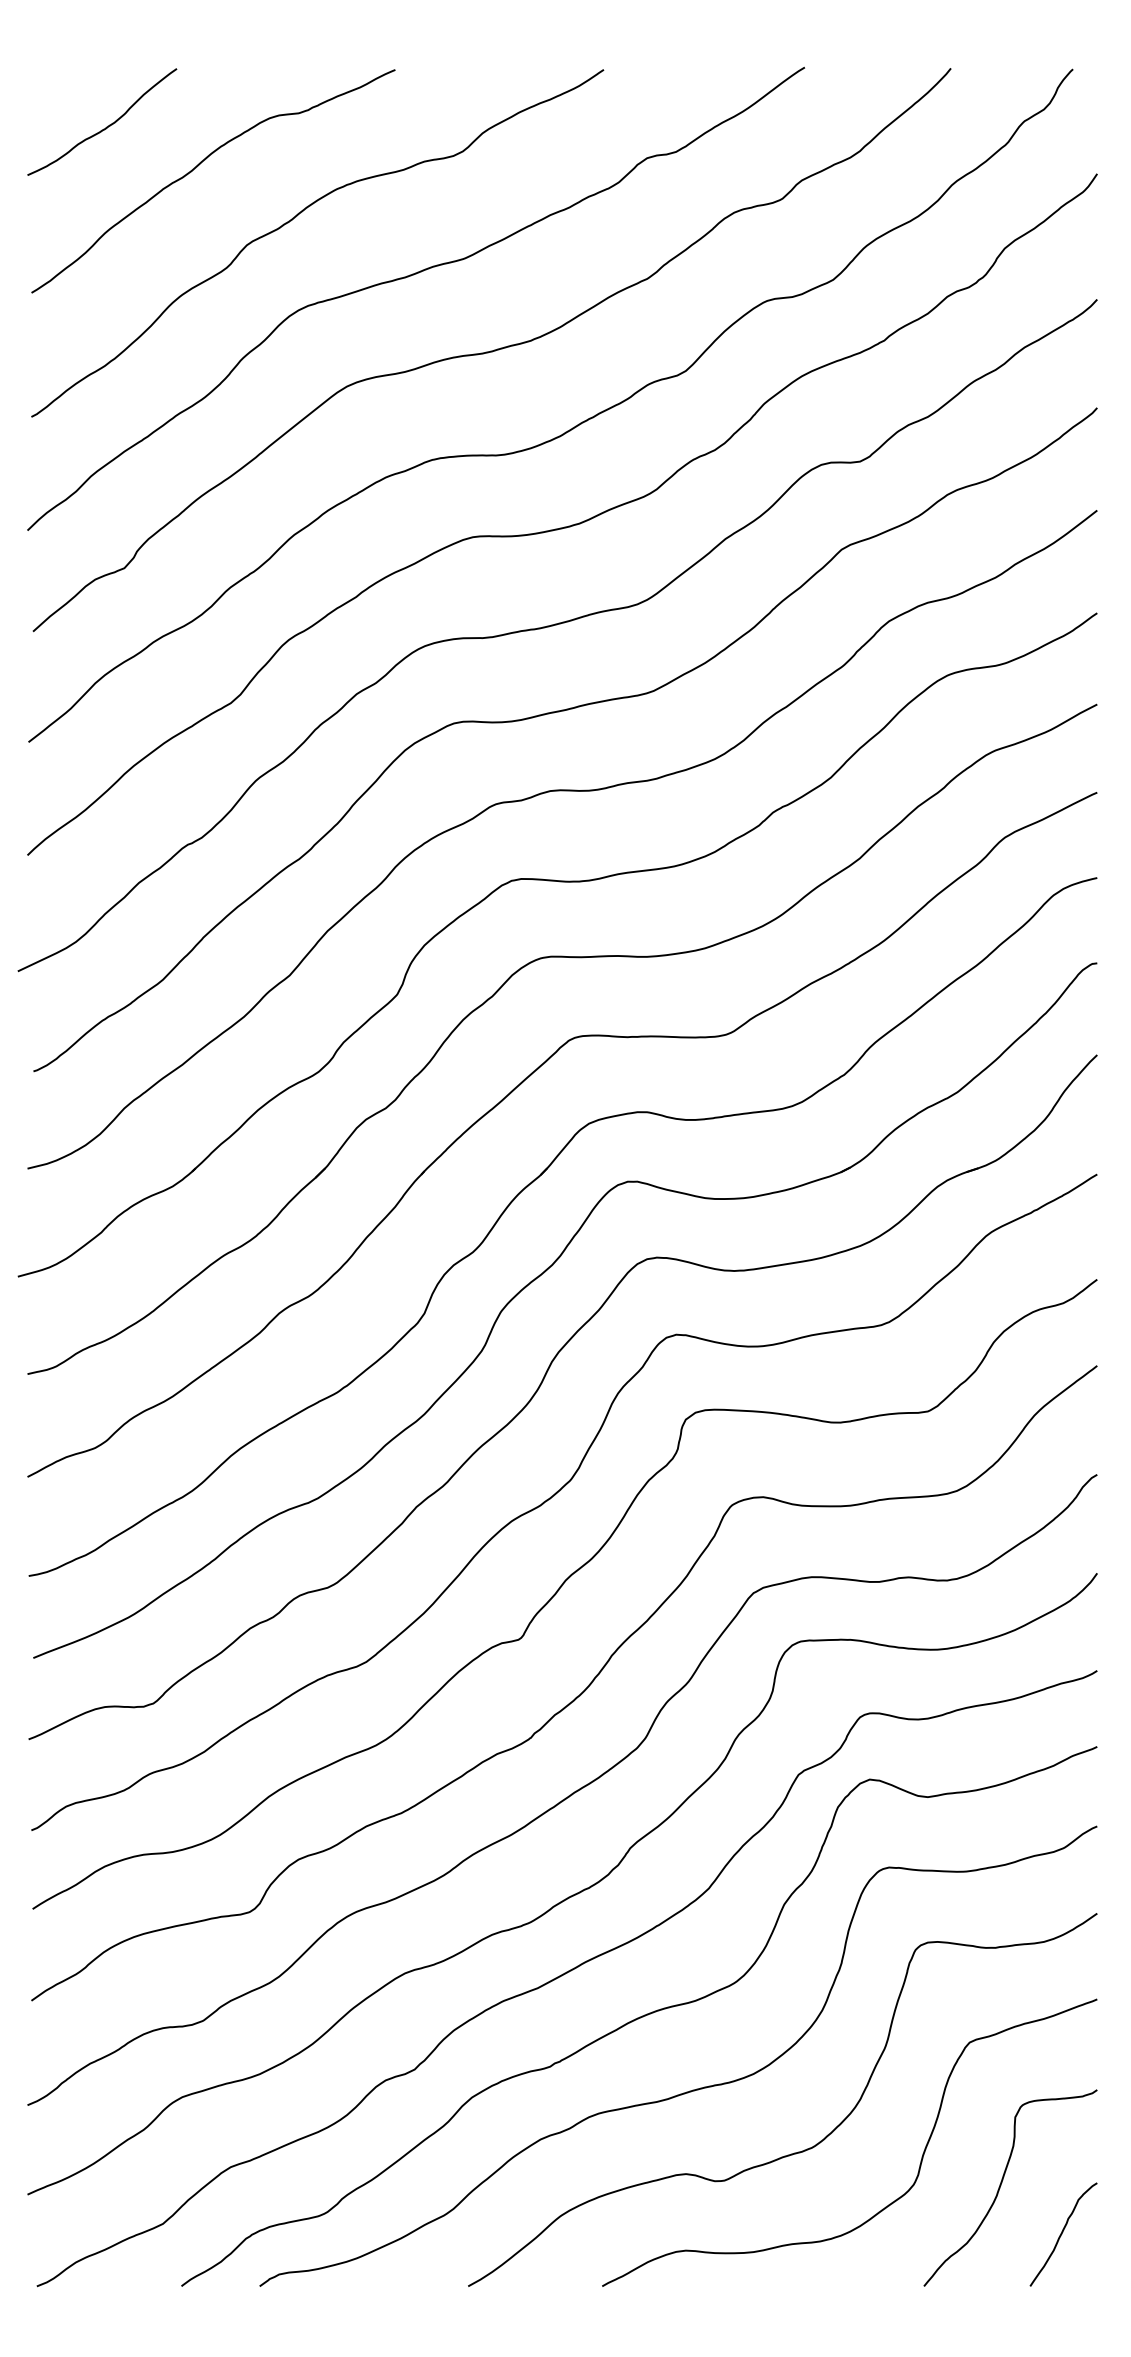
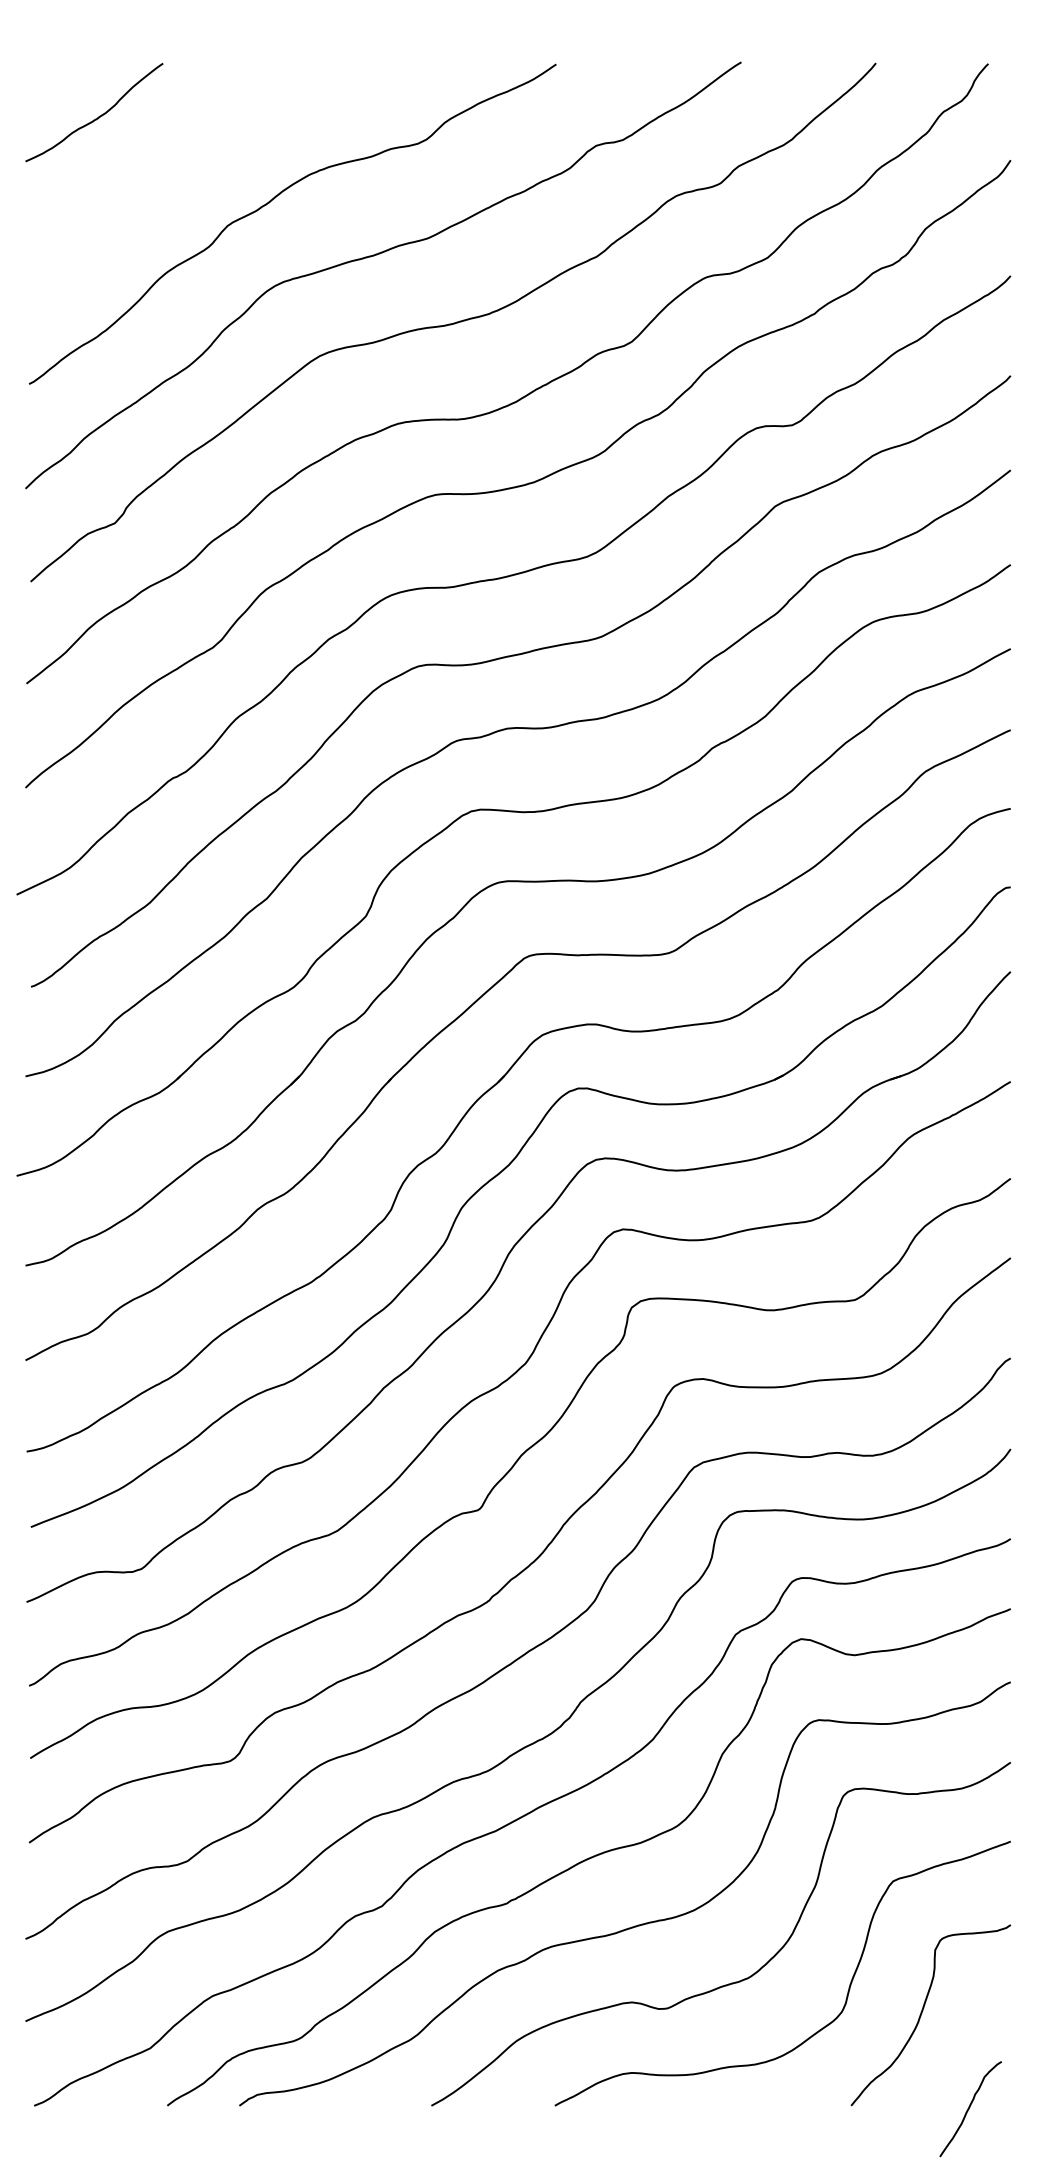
curve: (201, 164) -> (185, 151), removed
curve: (1062, 2234) -> (969, 2109), moved

